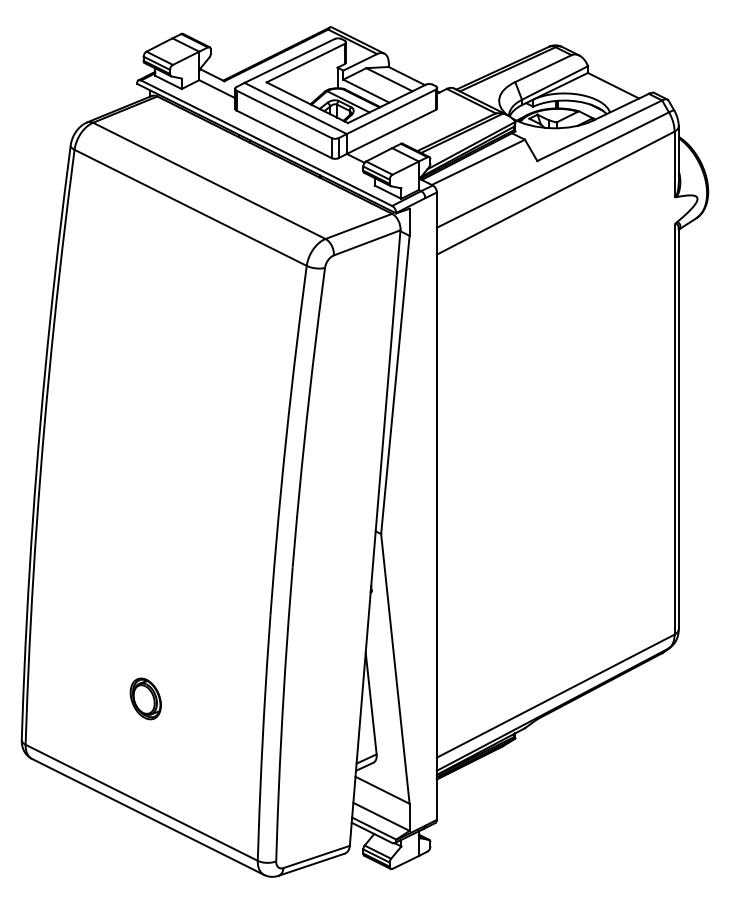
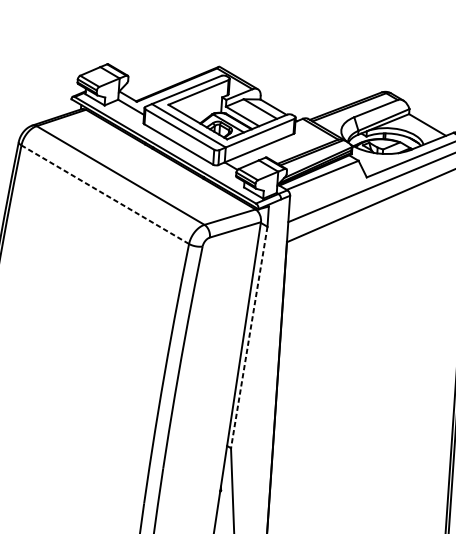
line: (190, 207) -> (105, 194), solid -> dashed
line: (395, 384) -> (249, 337), solid -> dashed

